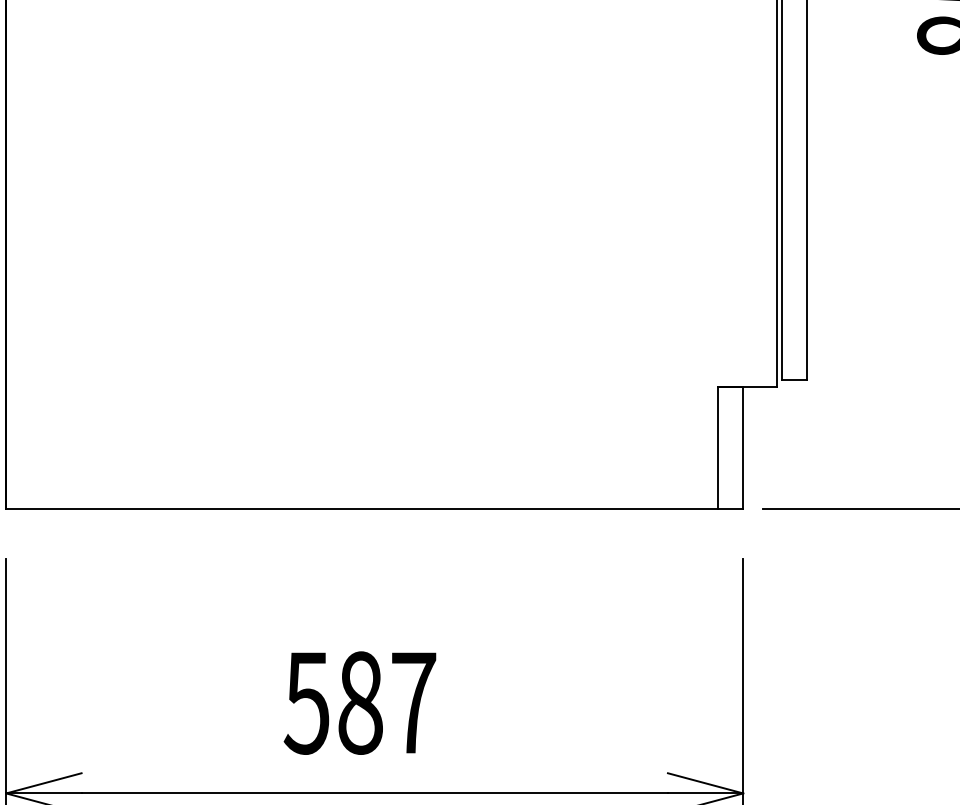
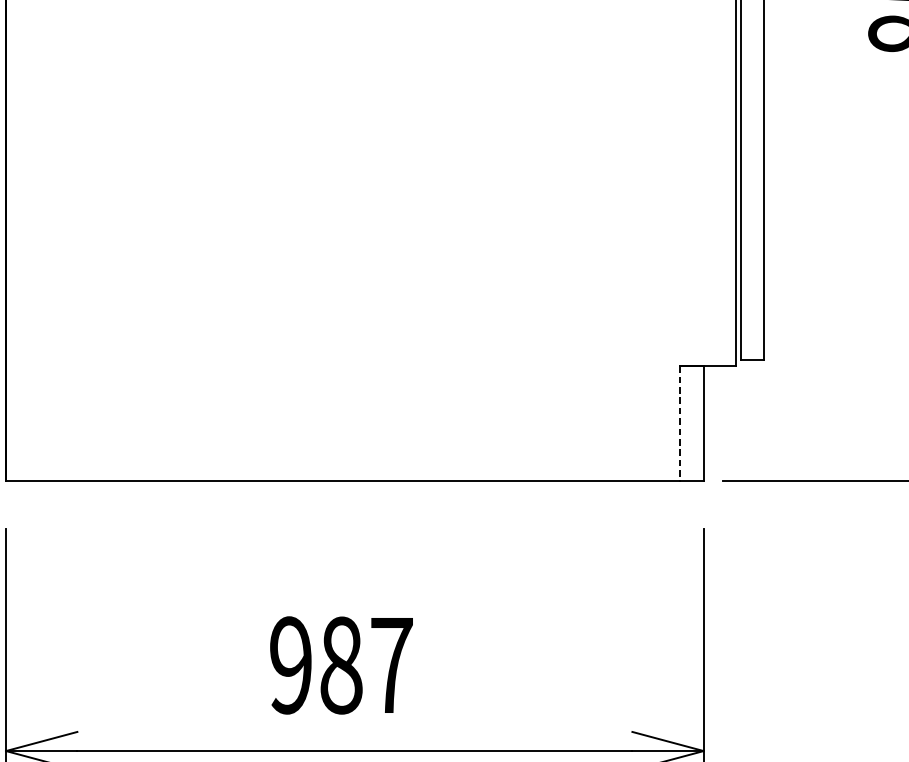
line: (718, 447) -> (680, 423), solid -> dashed
text: (306, 702) -> (290, 664), 587 -> 987

